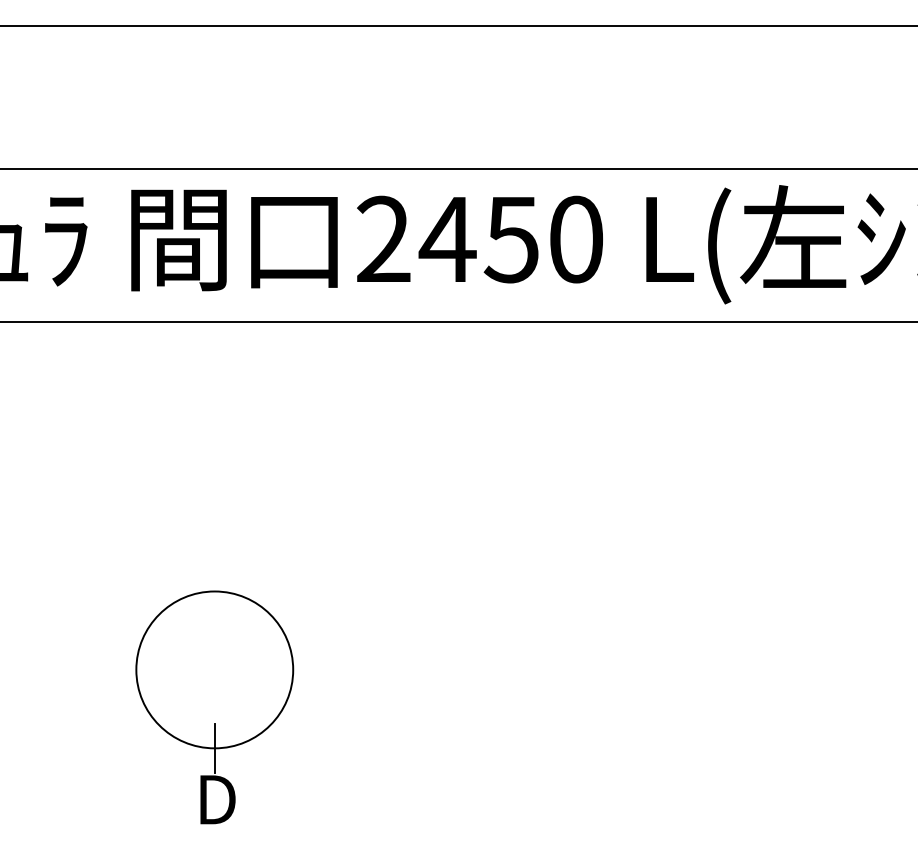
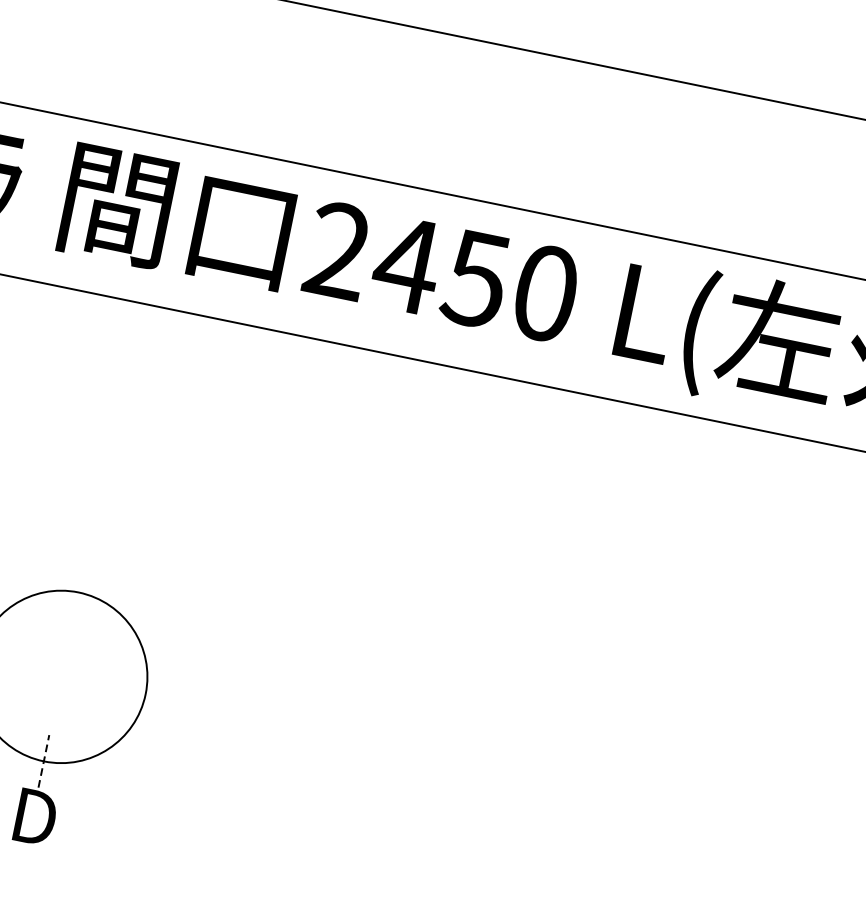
line: (214, 747) -> (43, 760), solid -> dashed

